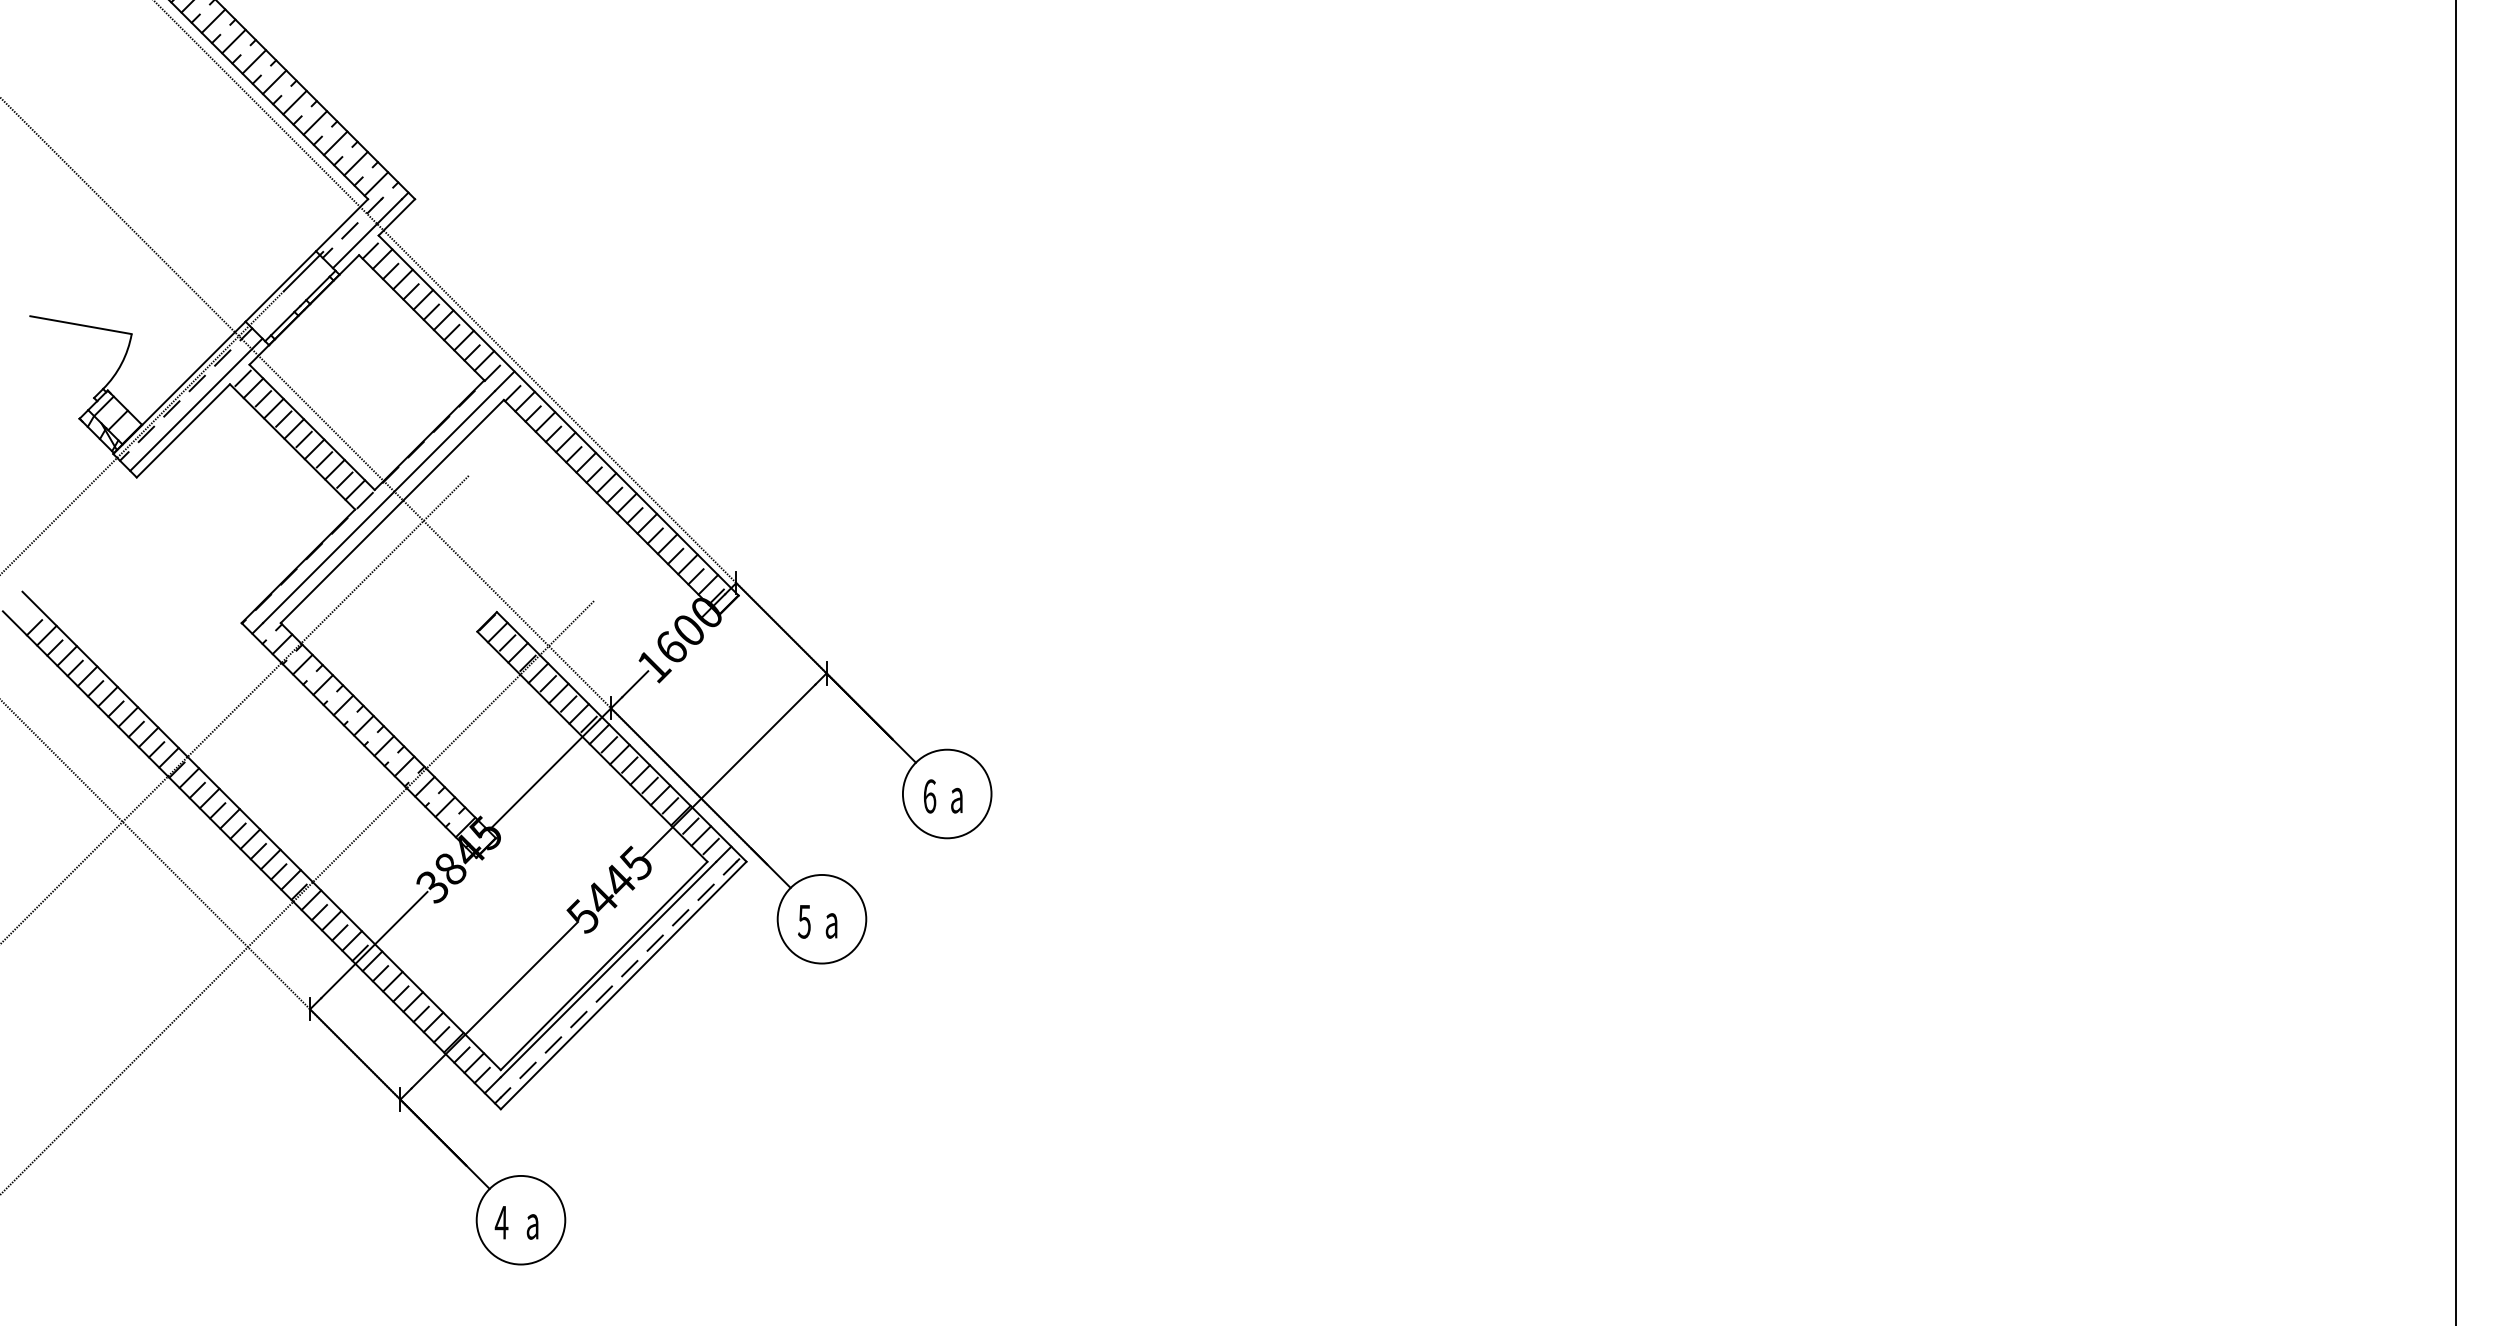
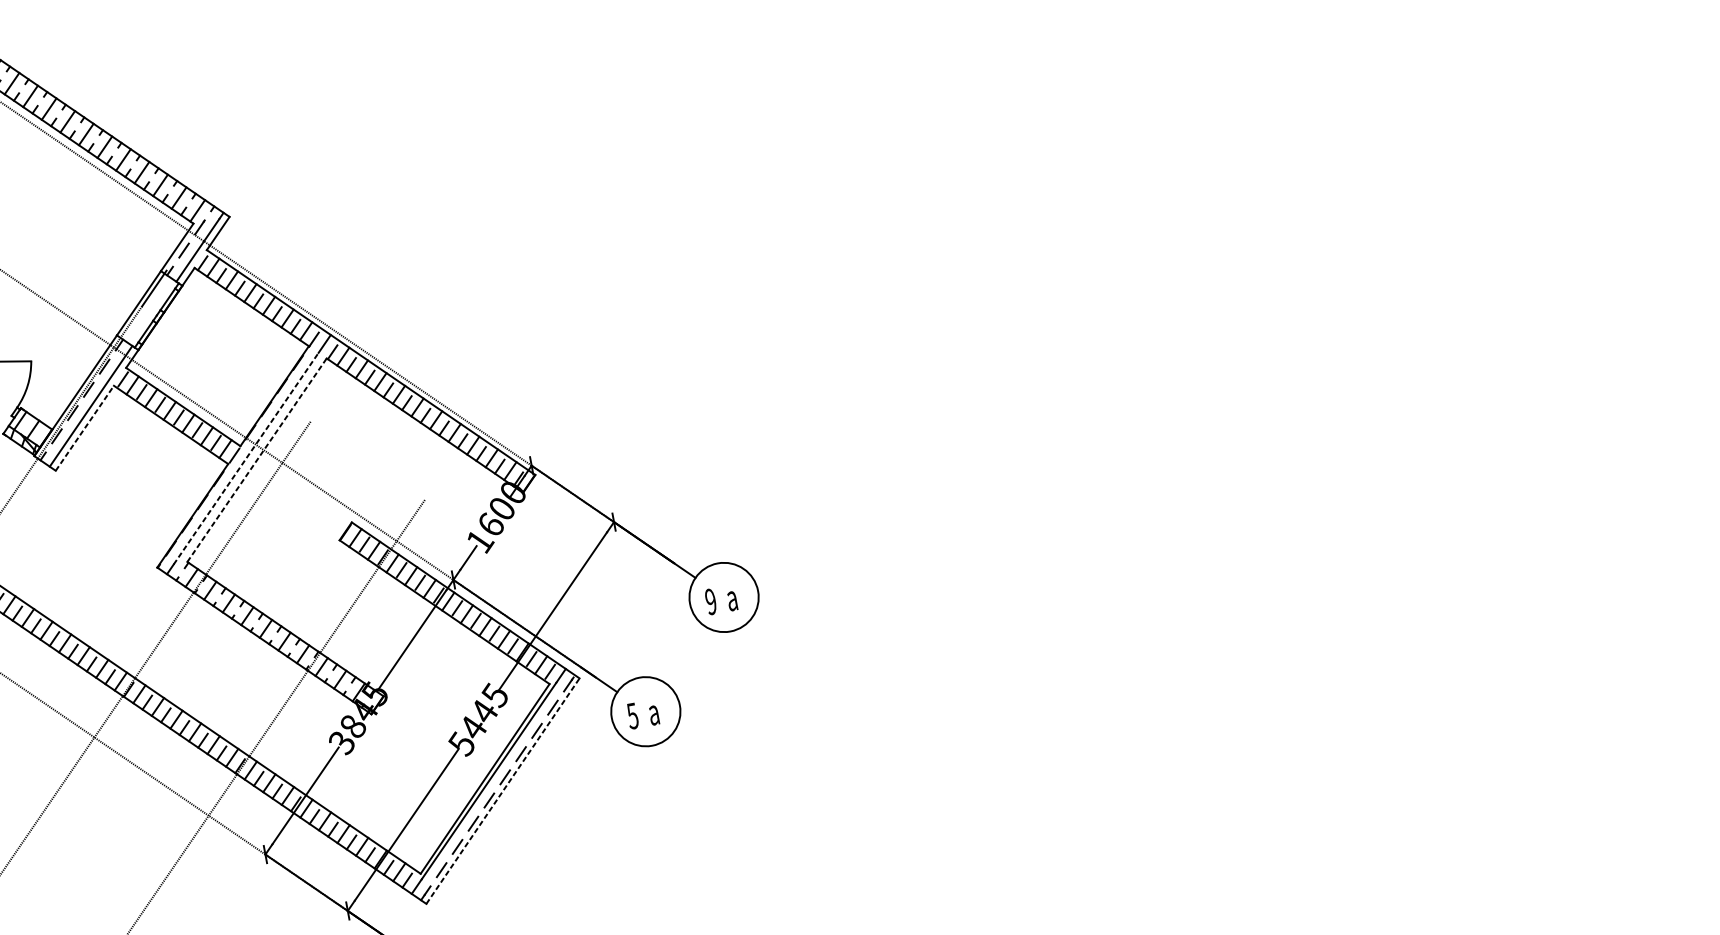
line: (183, 430) -> (84, 427), solid -> dashed
line: (379, 506) -> (246, 458), solid -> dashed
line: (392, 511) -> (257, 460), solid -> dashed
text: (929, 796) -> (710, 601), 6 -> 9
line: (624, 985) -> (503, 791), solid -> dashed

